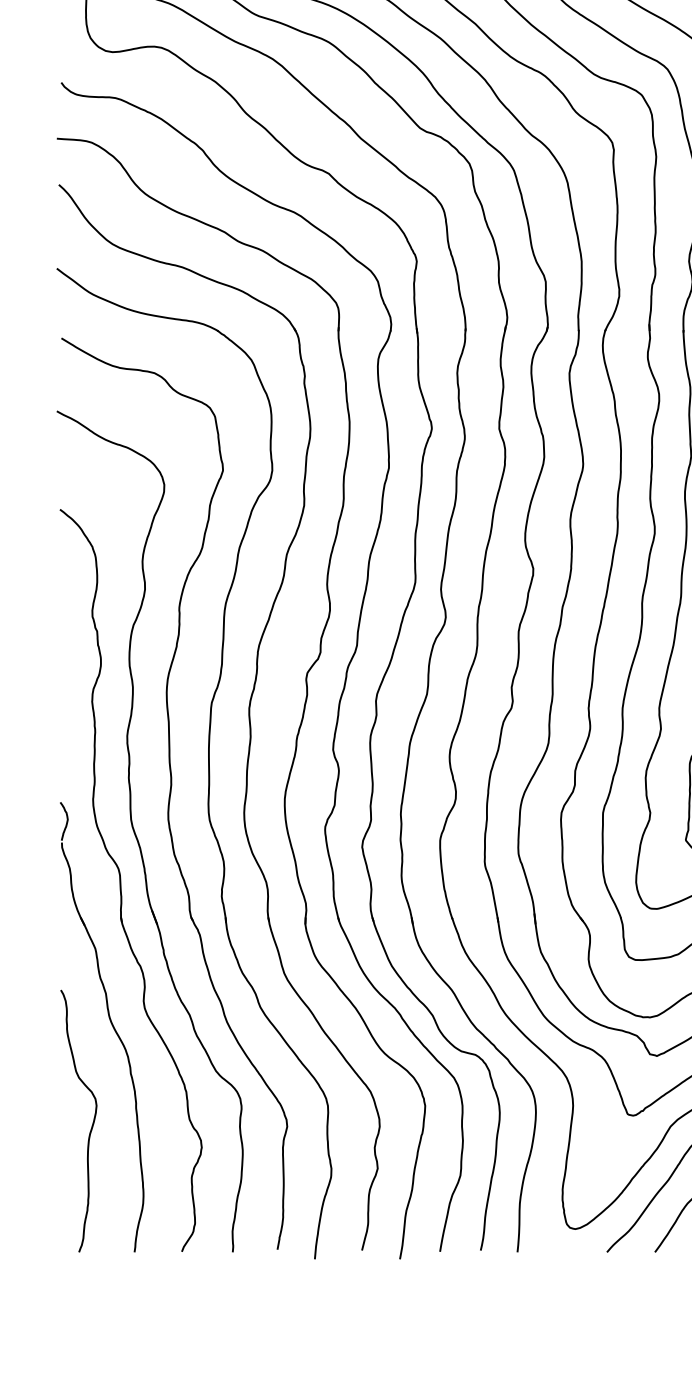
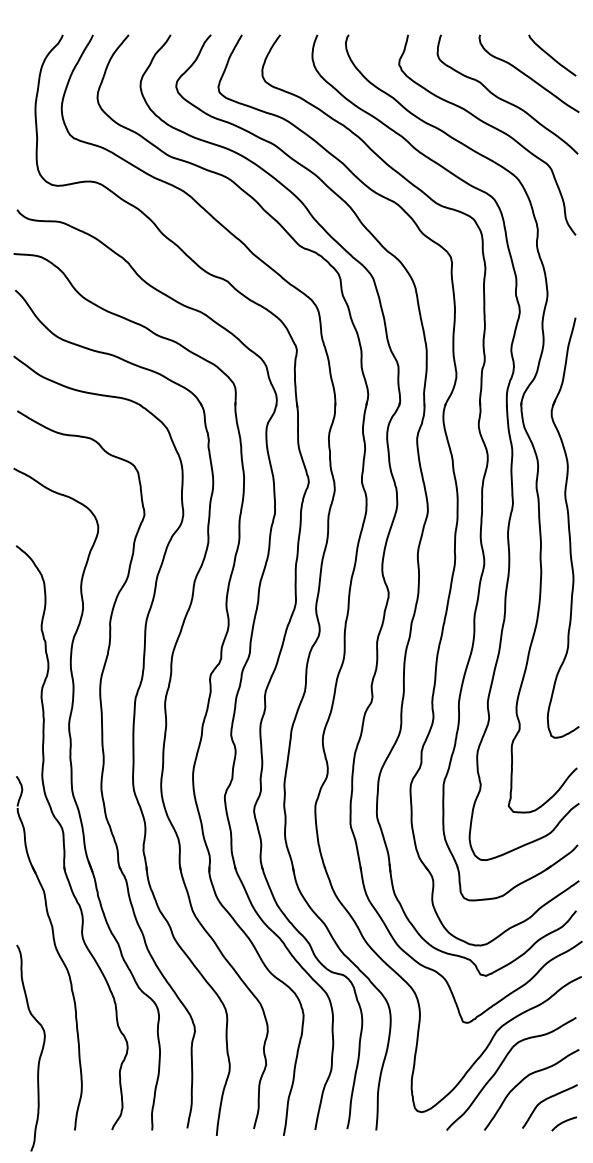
curve: (92, 1122) -> (41, 1049), moved

